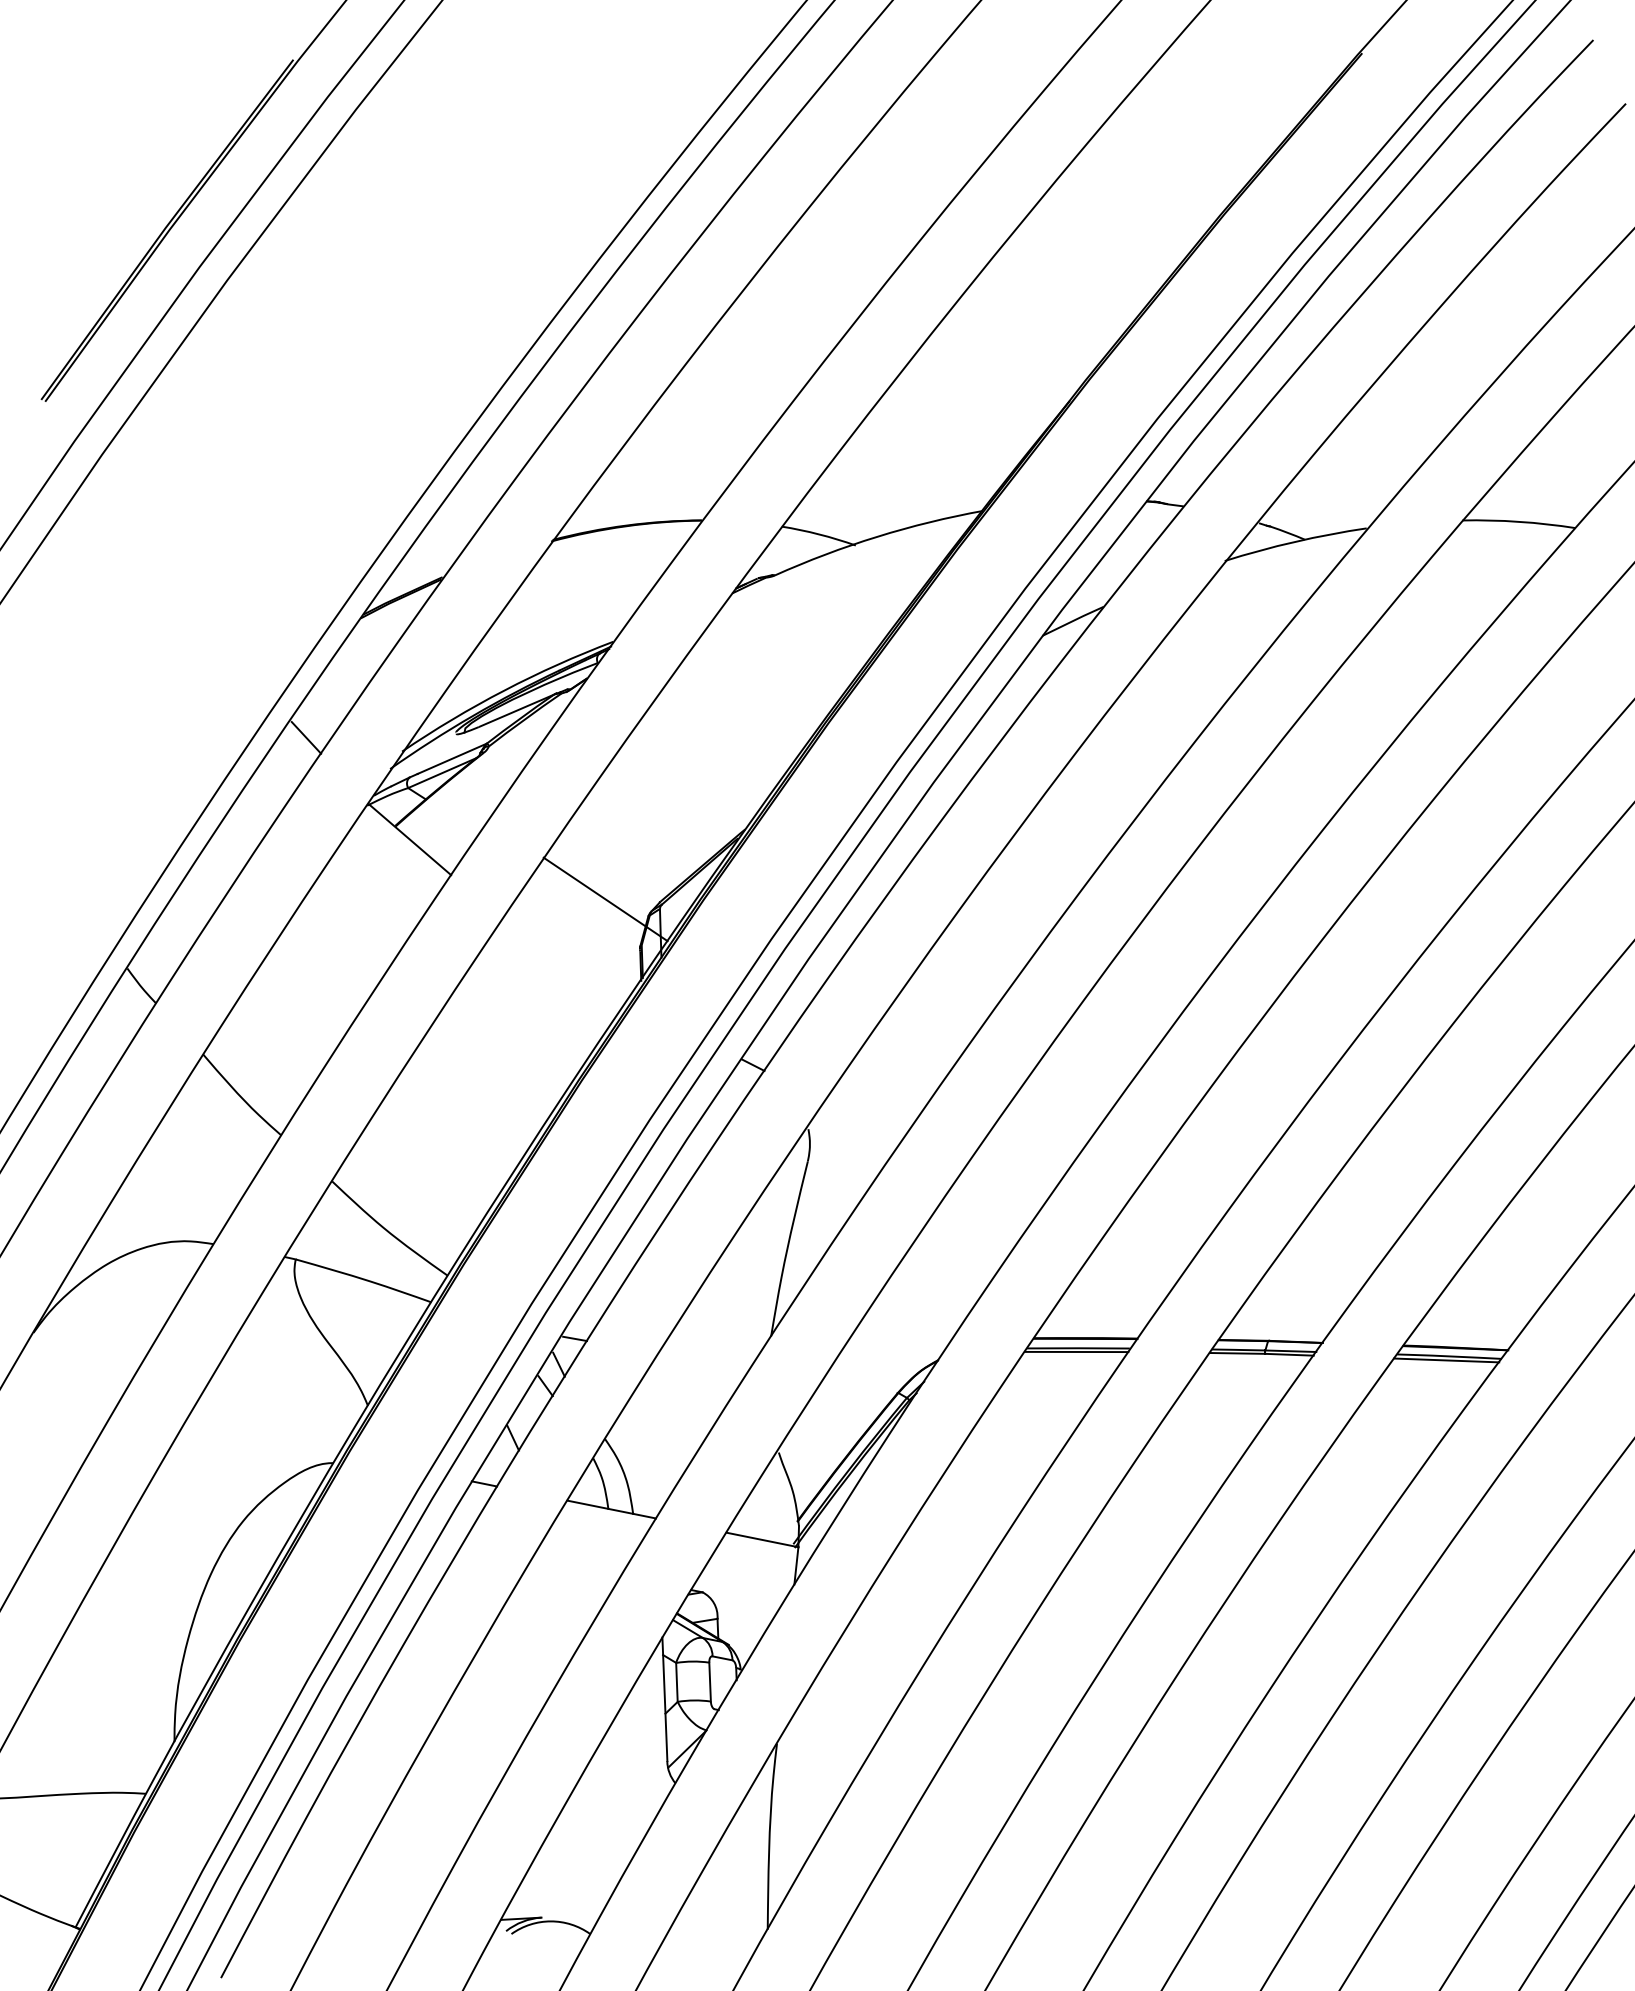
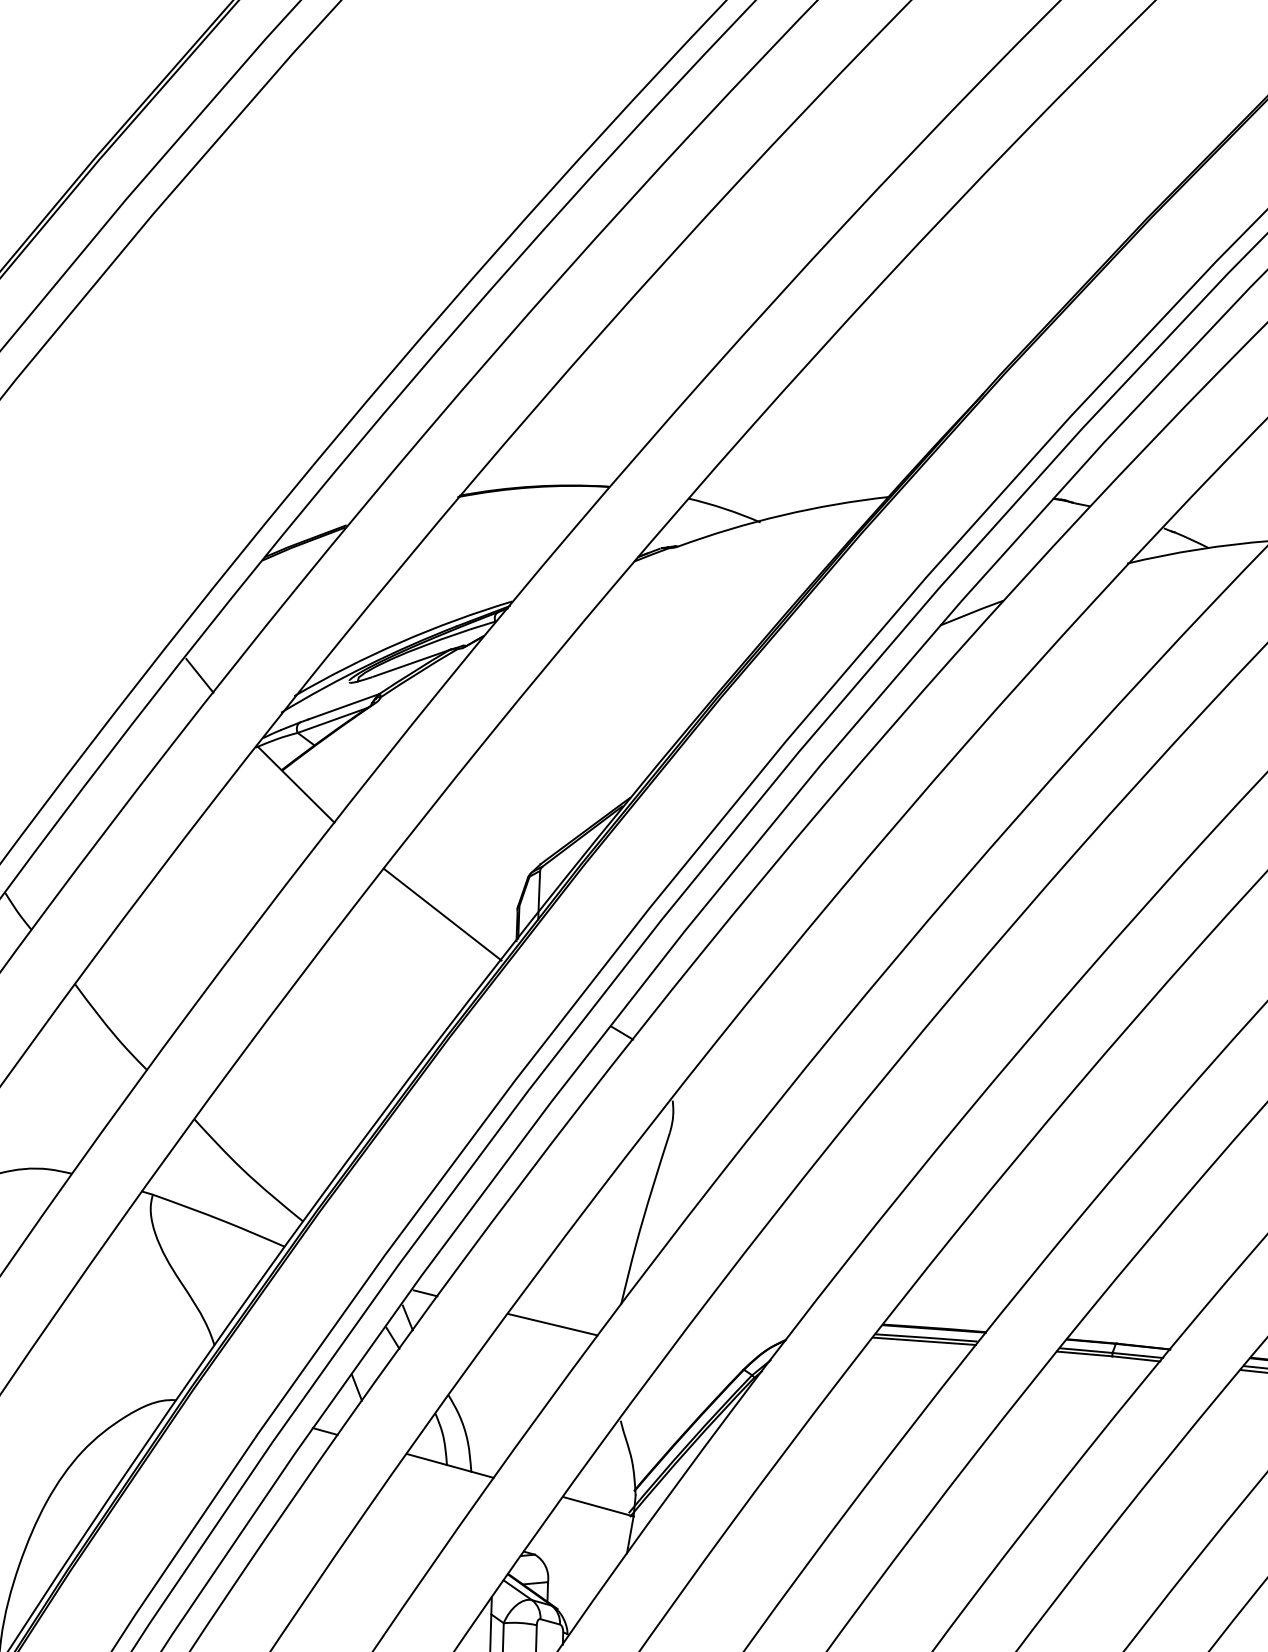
line: (605, 899) -> (442, 914), moved
line: (703, 1360) -> (552, 1323), added

